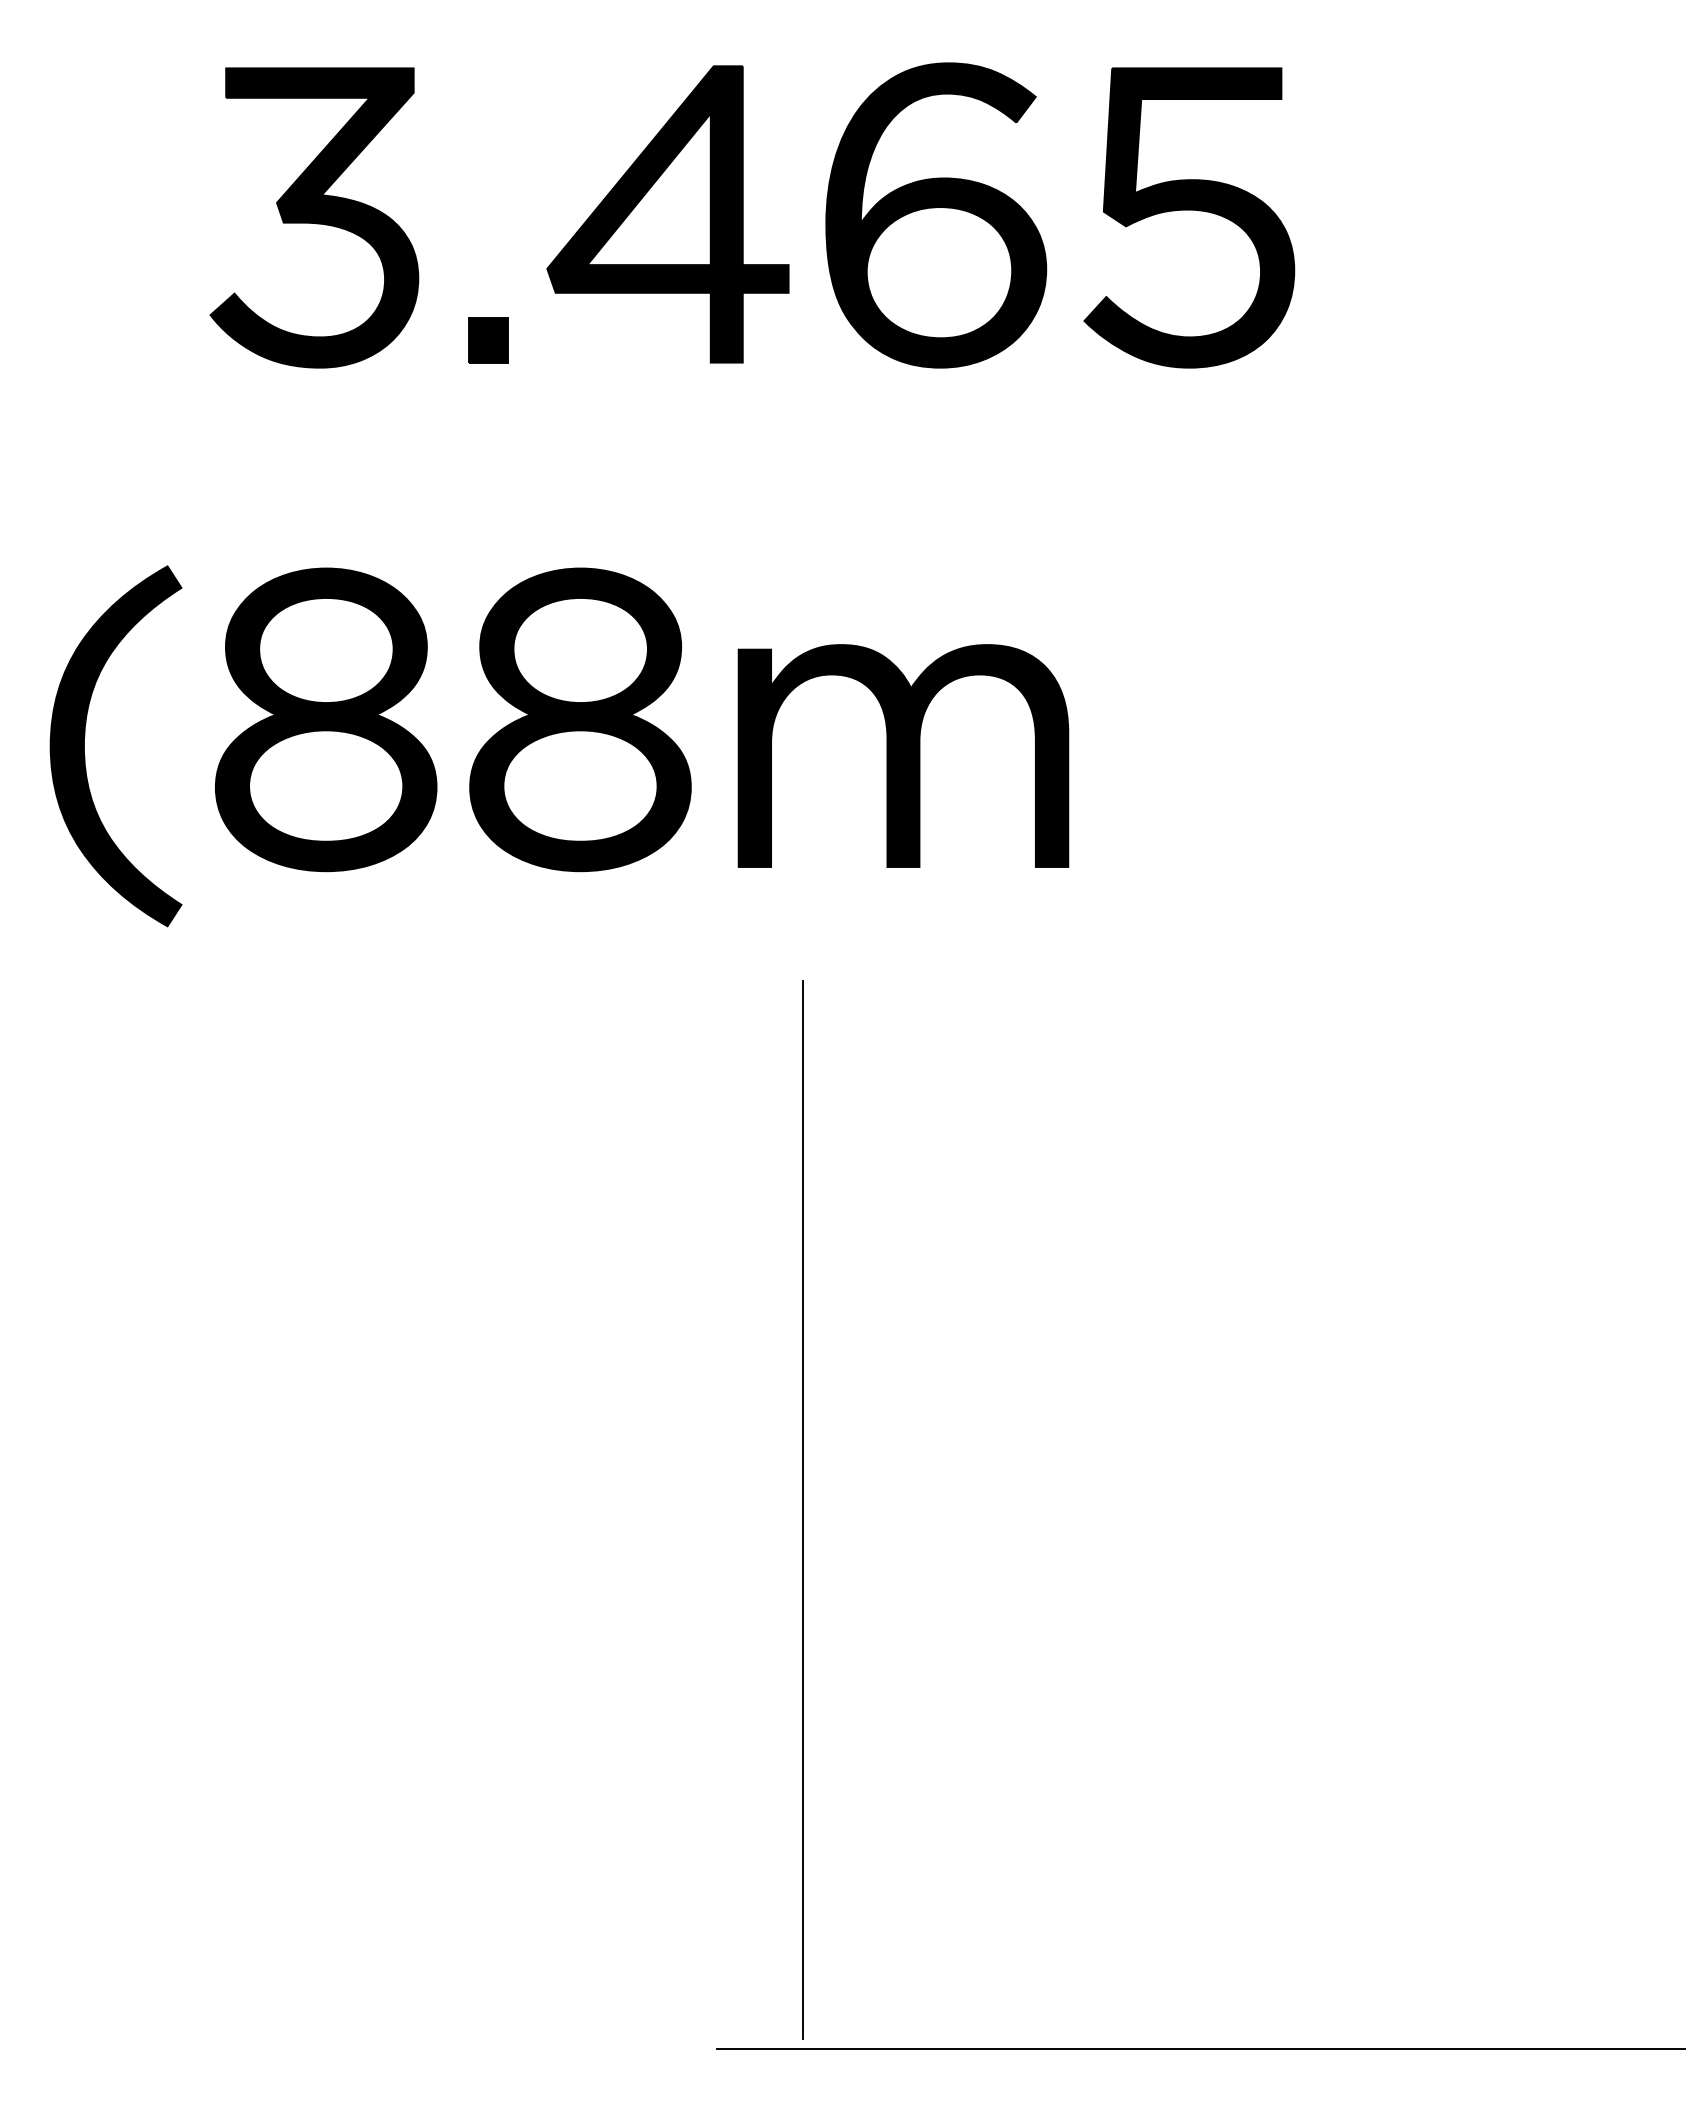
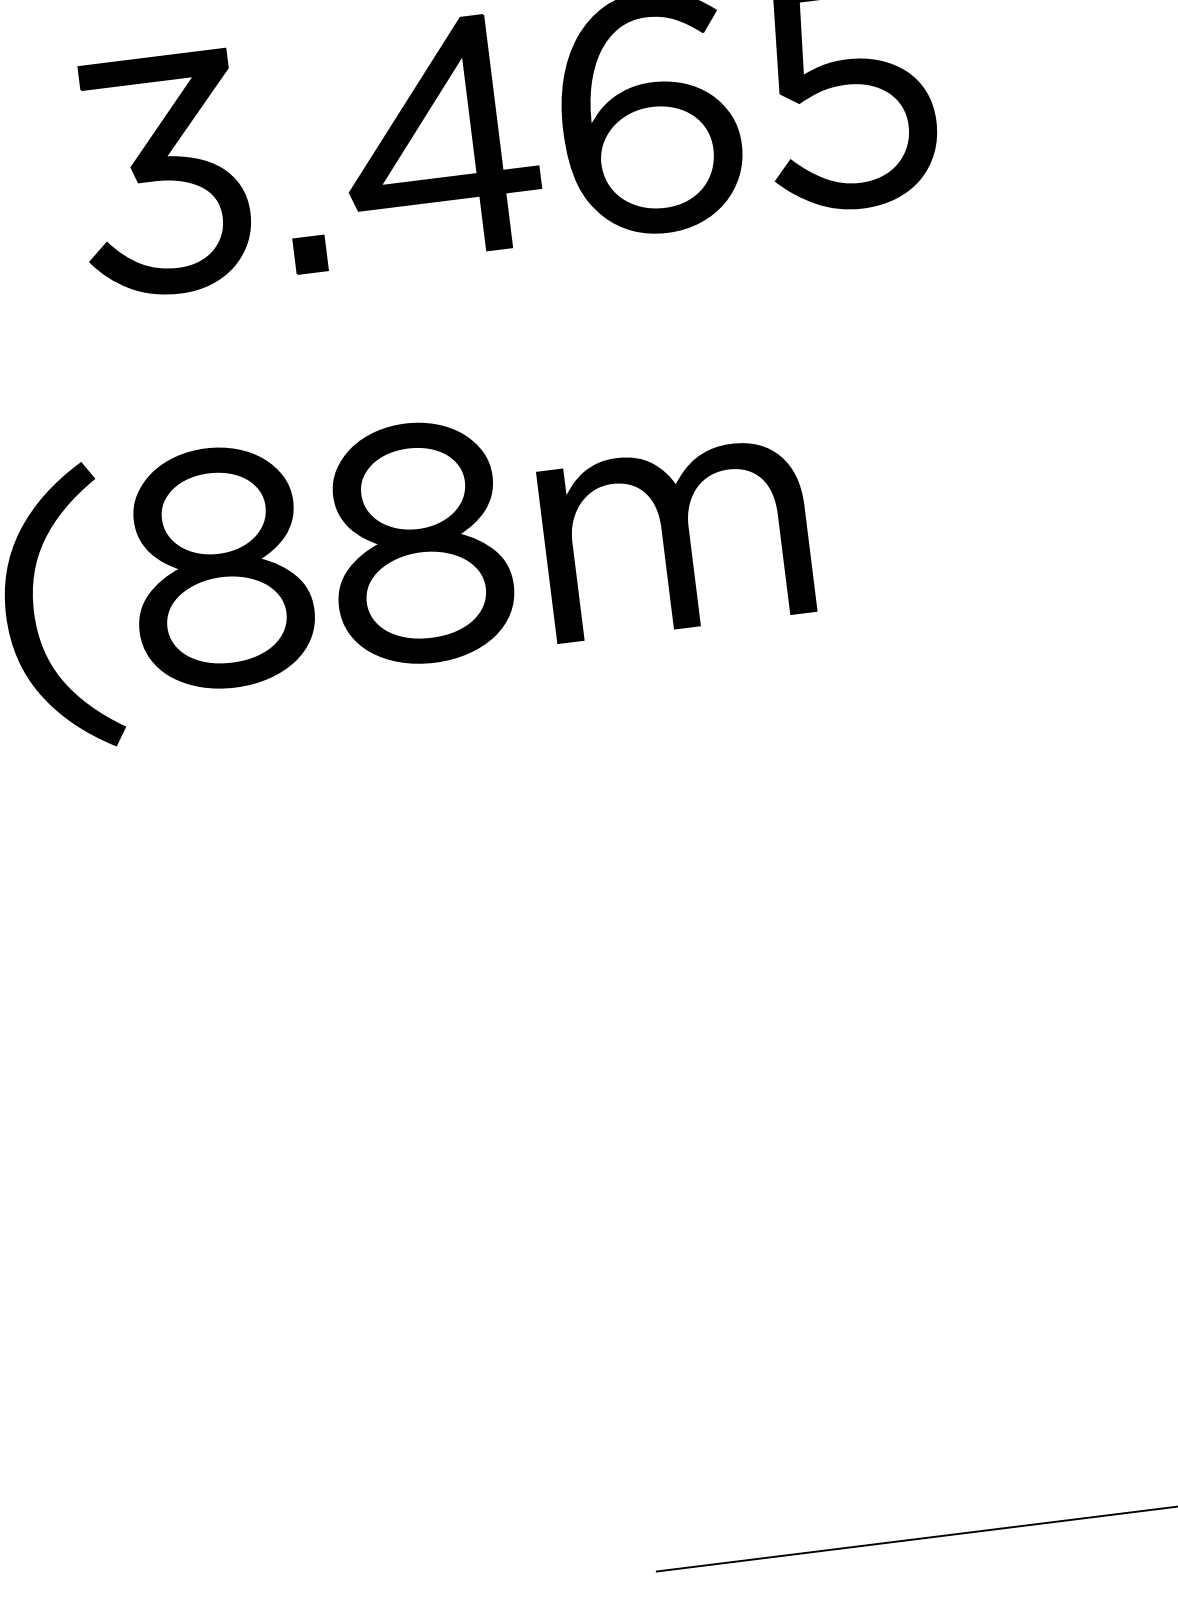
line: (802, 1509) -> (670, 1140), removed

